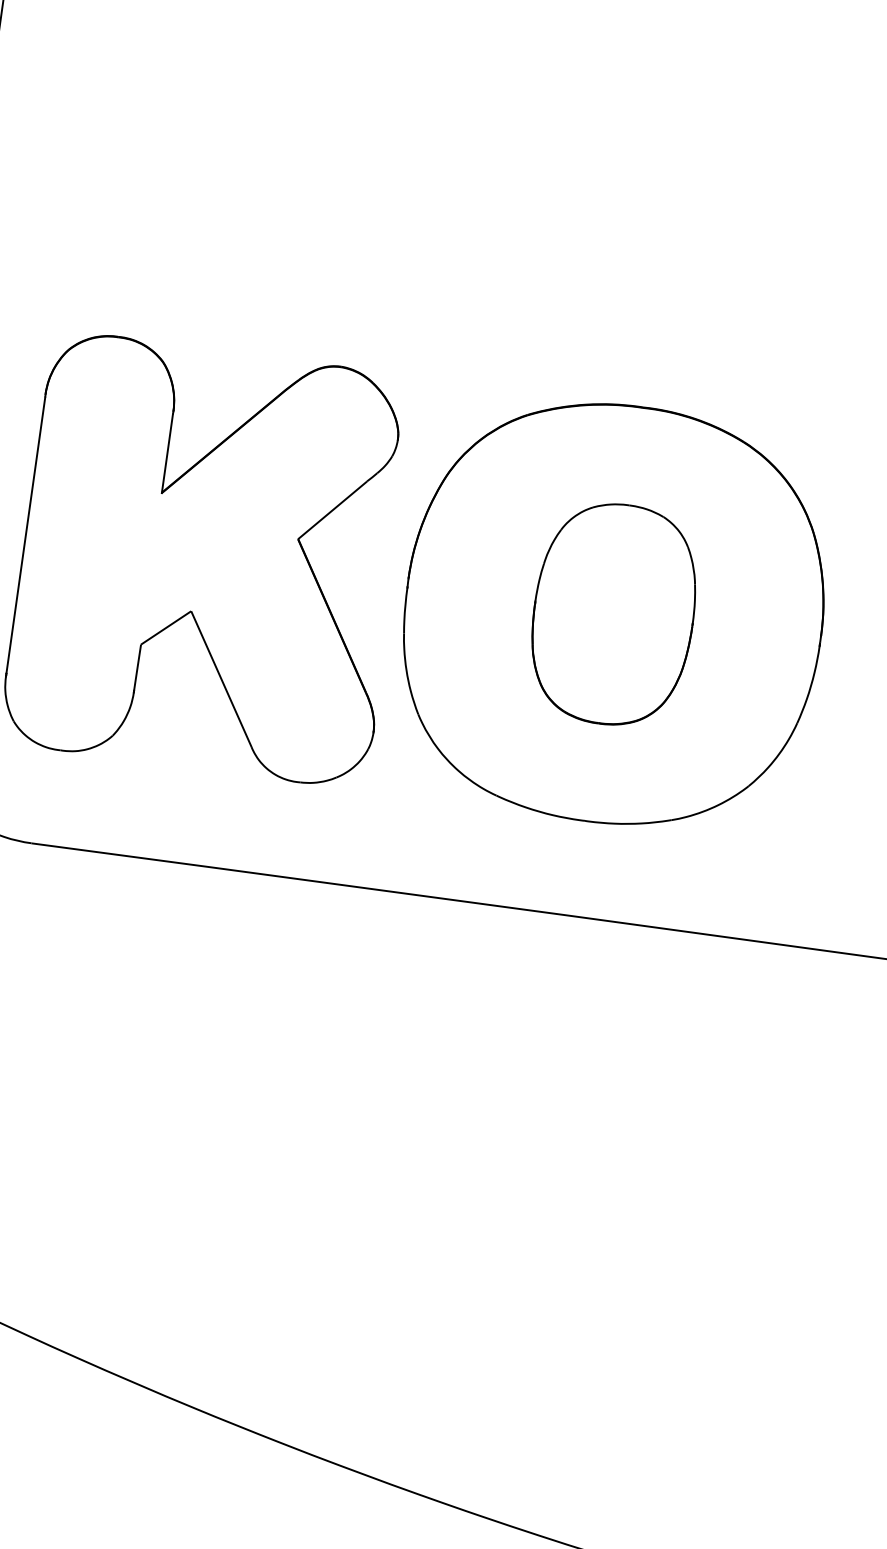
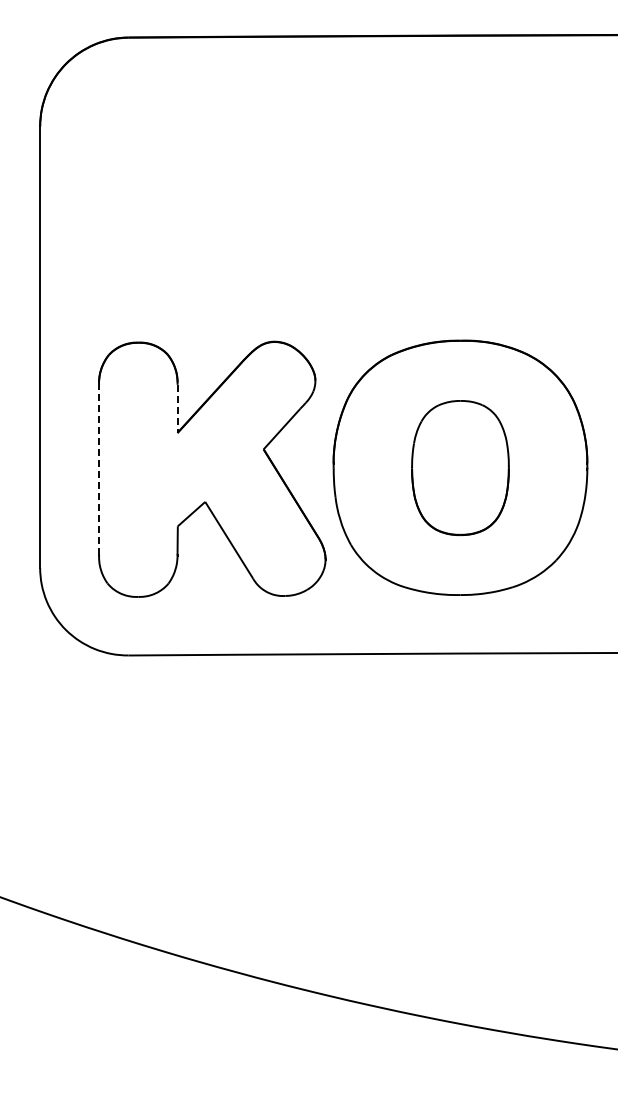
line: (167, 454) -> (177, 409), solid -> dashed
line: (26, 535) -> (99, 470), solid -> dashed

